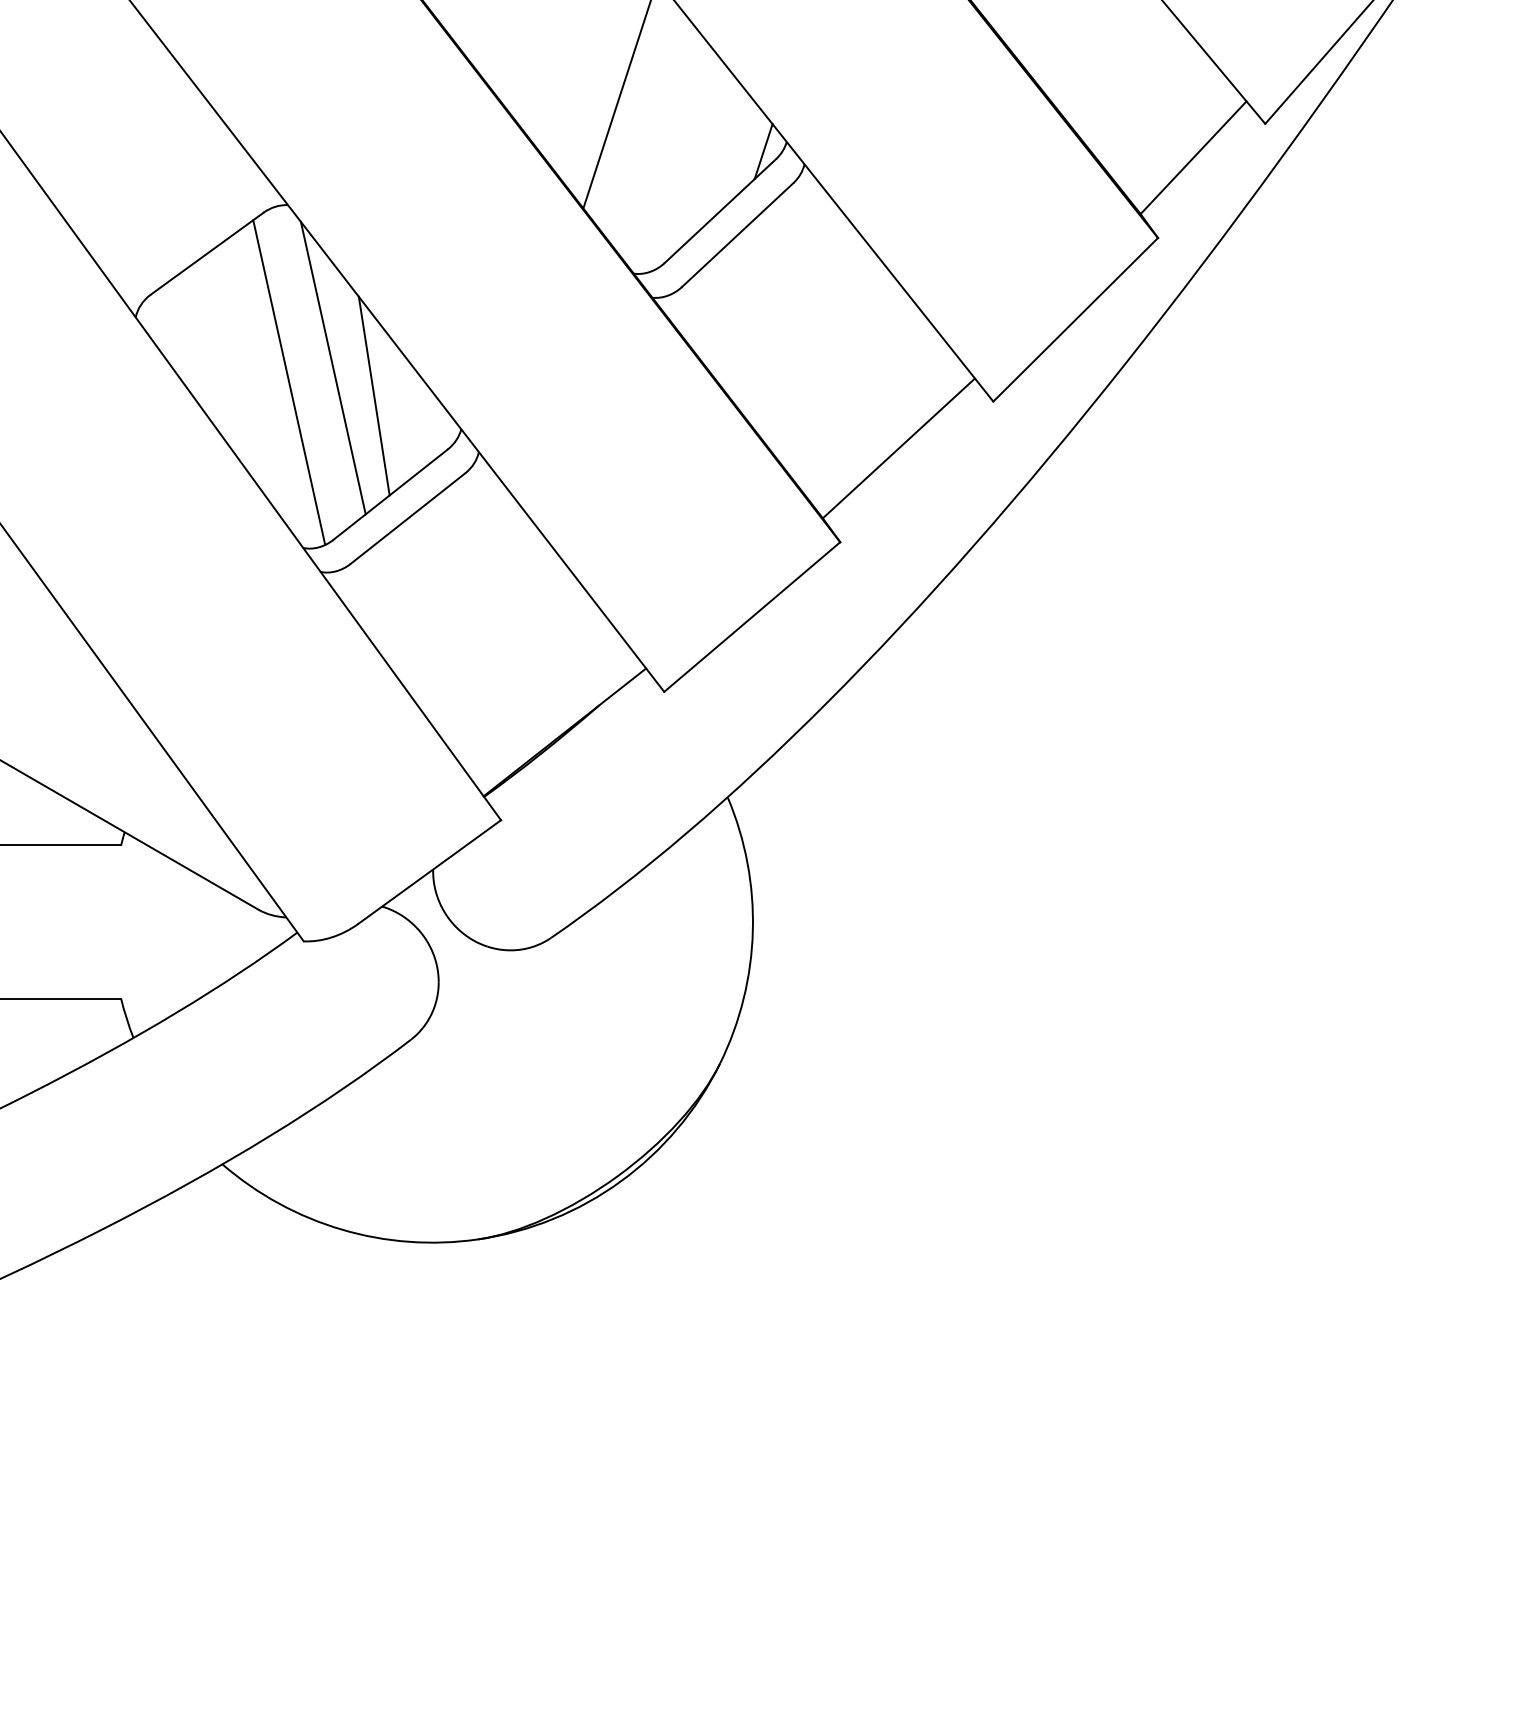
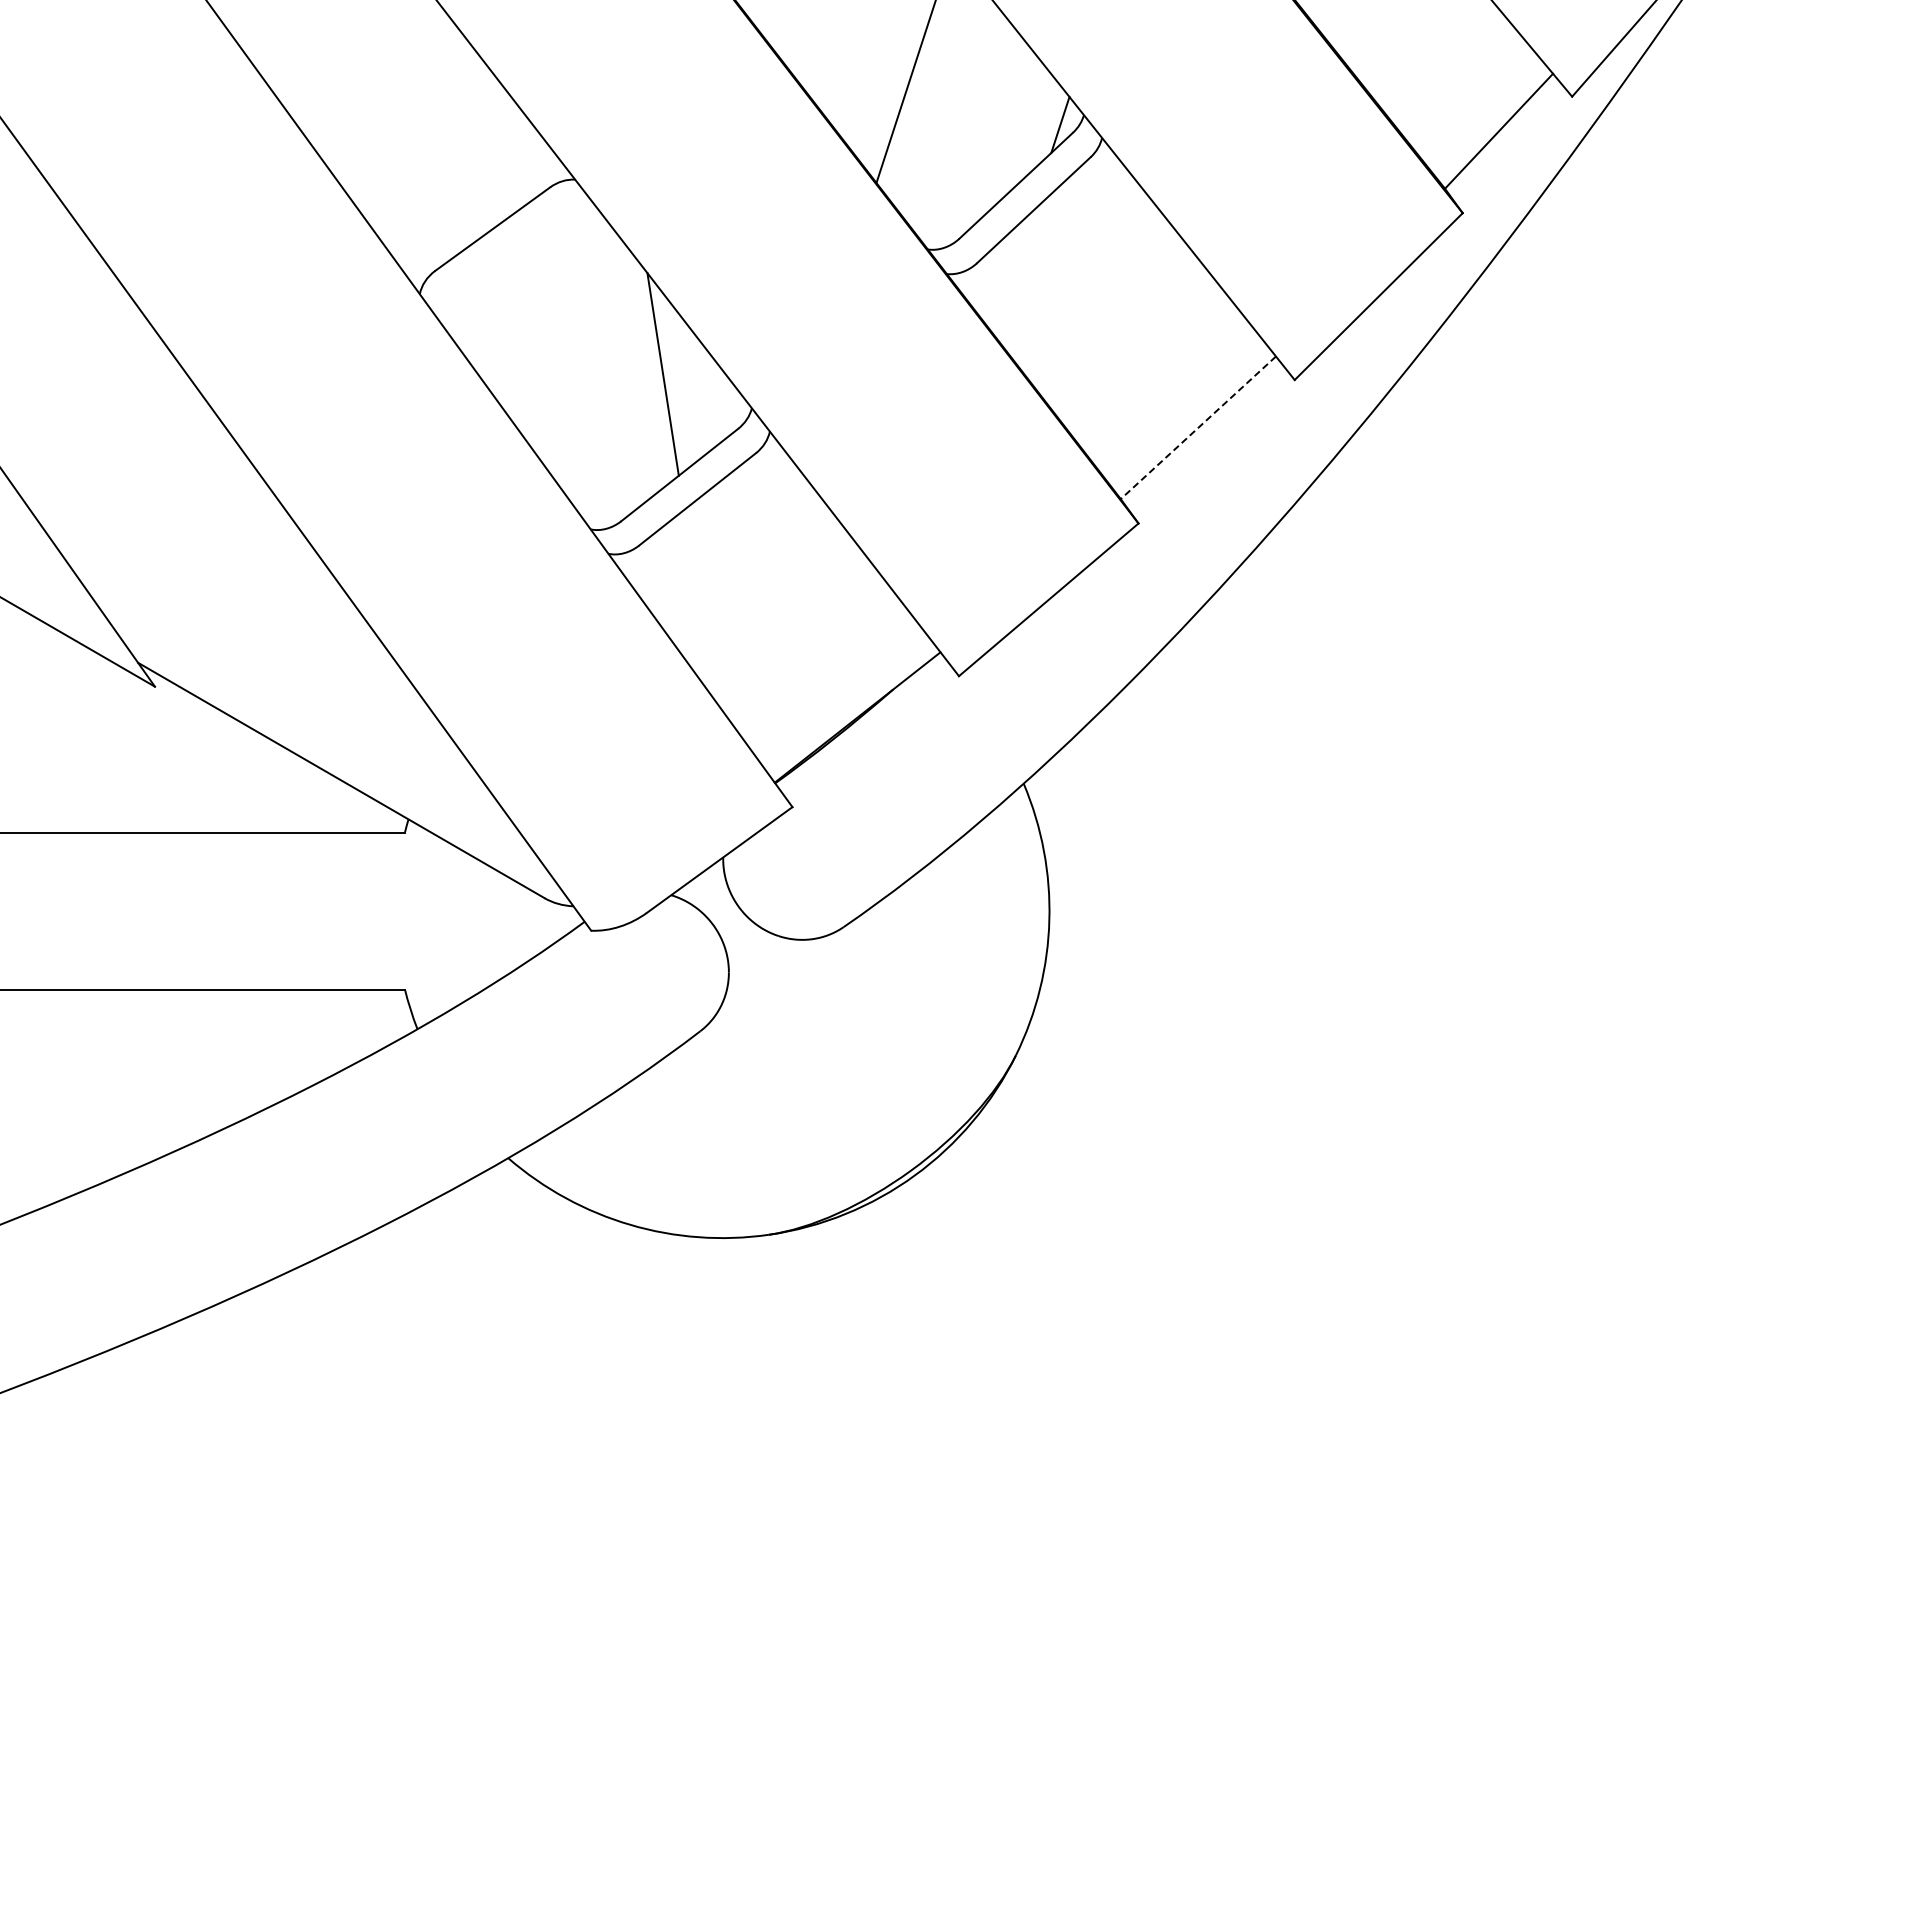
line: (333, 367) -> (621, 345), removed
line: (289, 382) -> (576, 360), removed
line: (899, 449) -> (1198, 428), solid -> dashed

